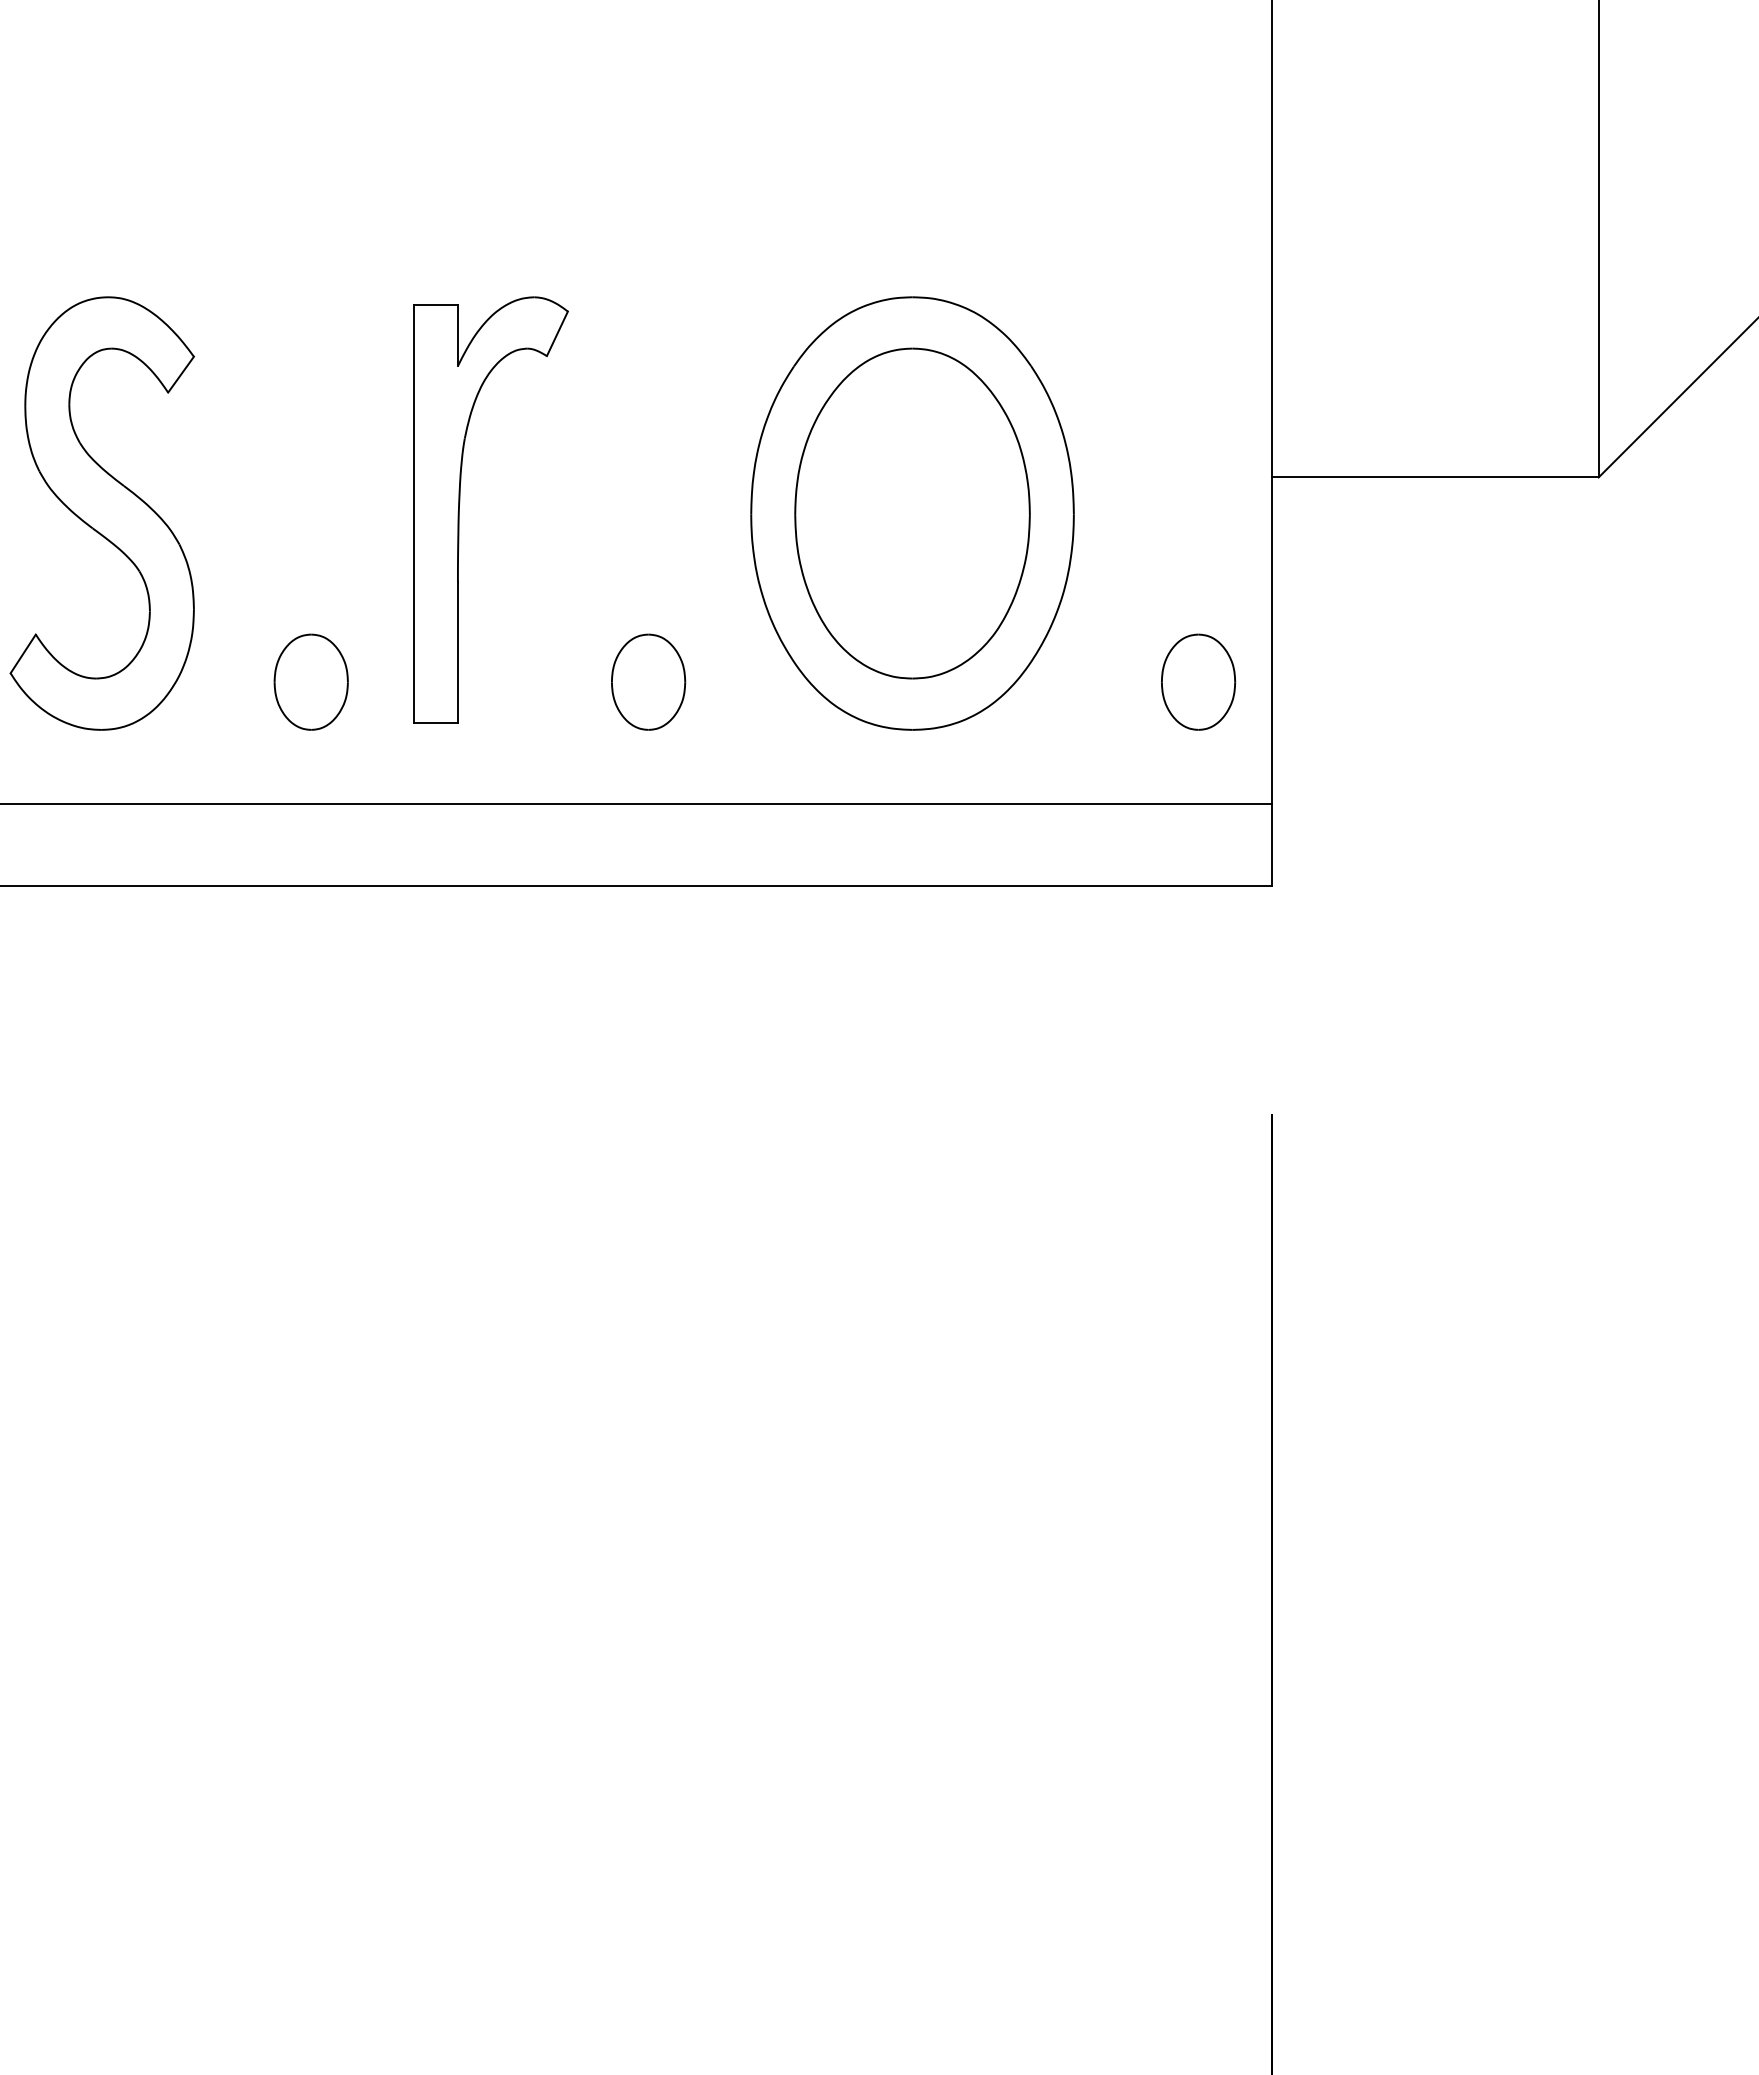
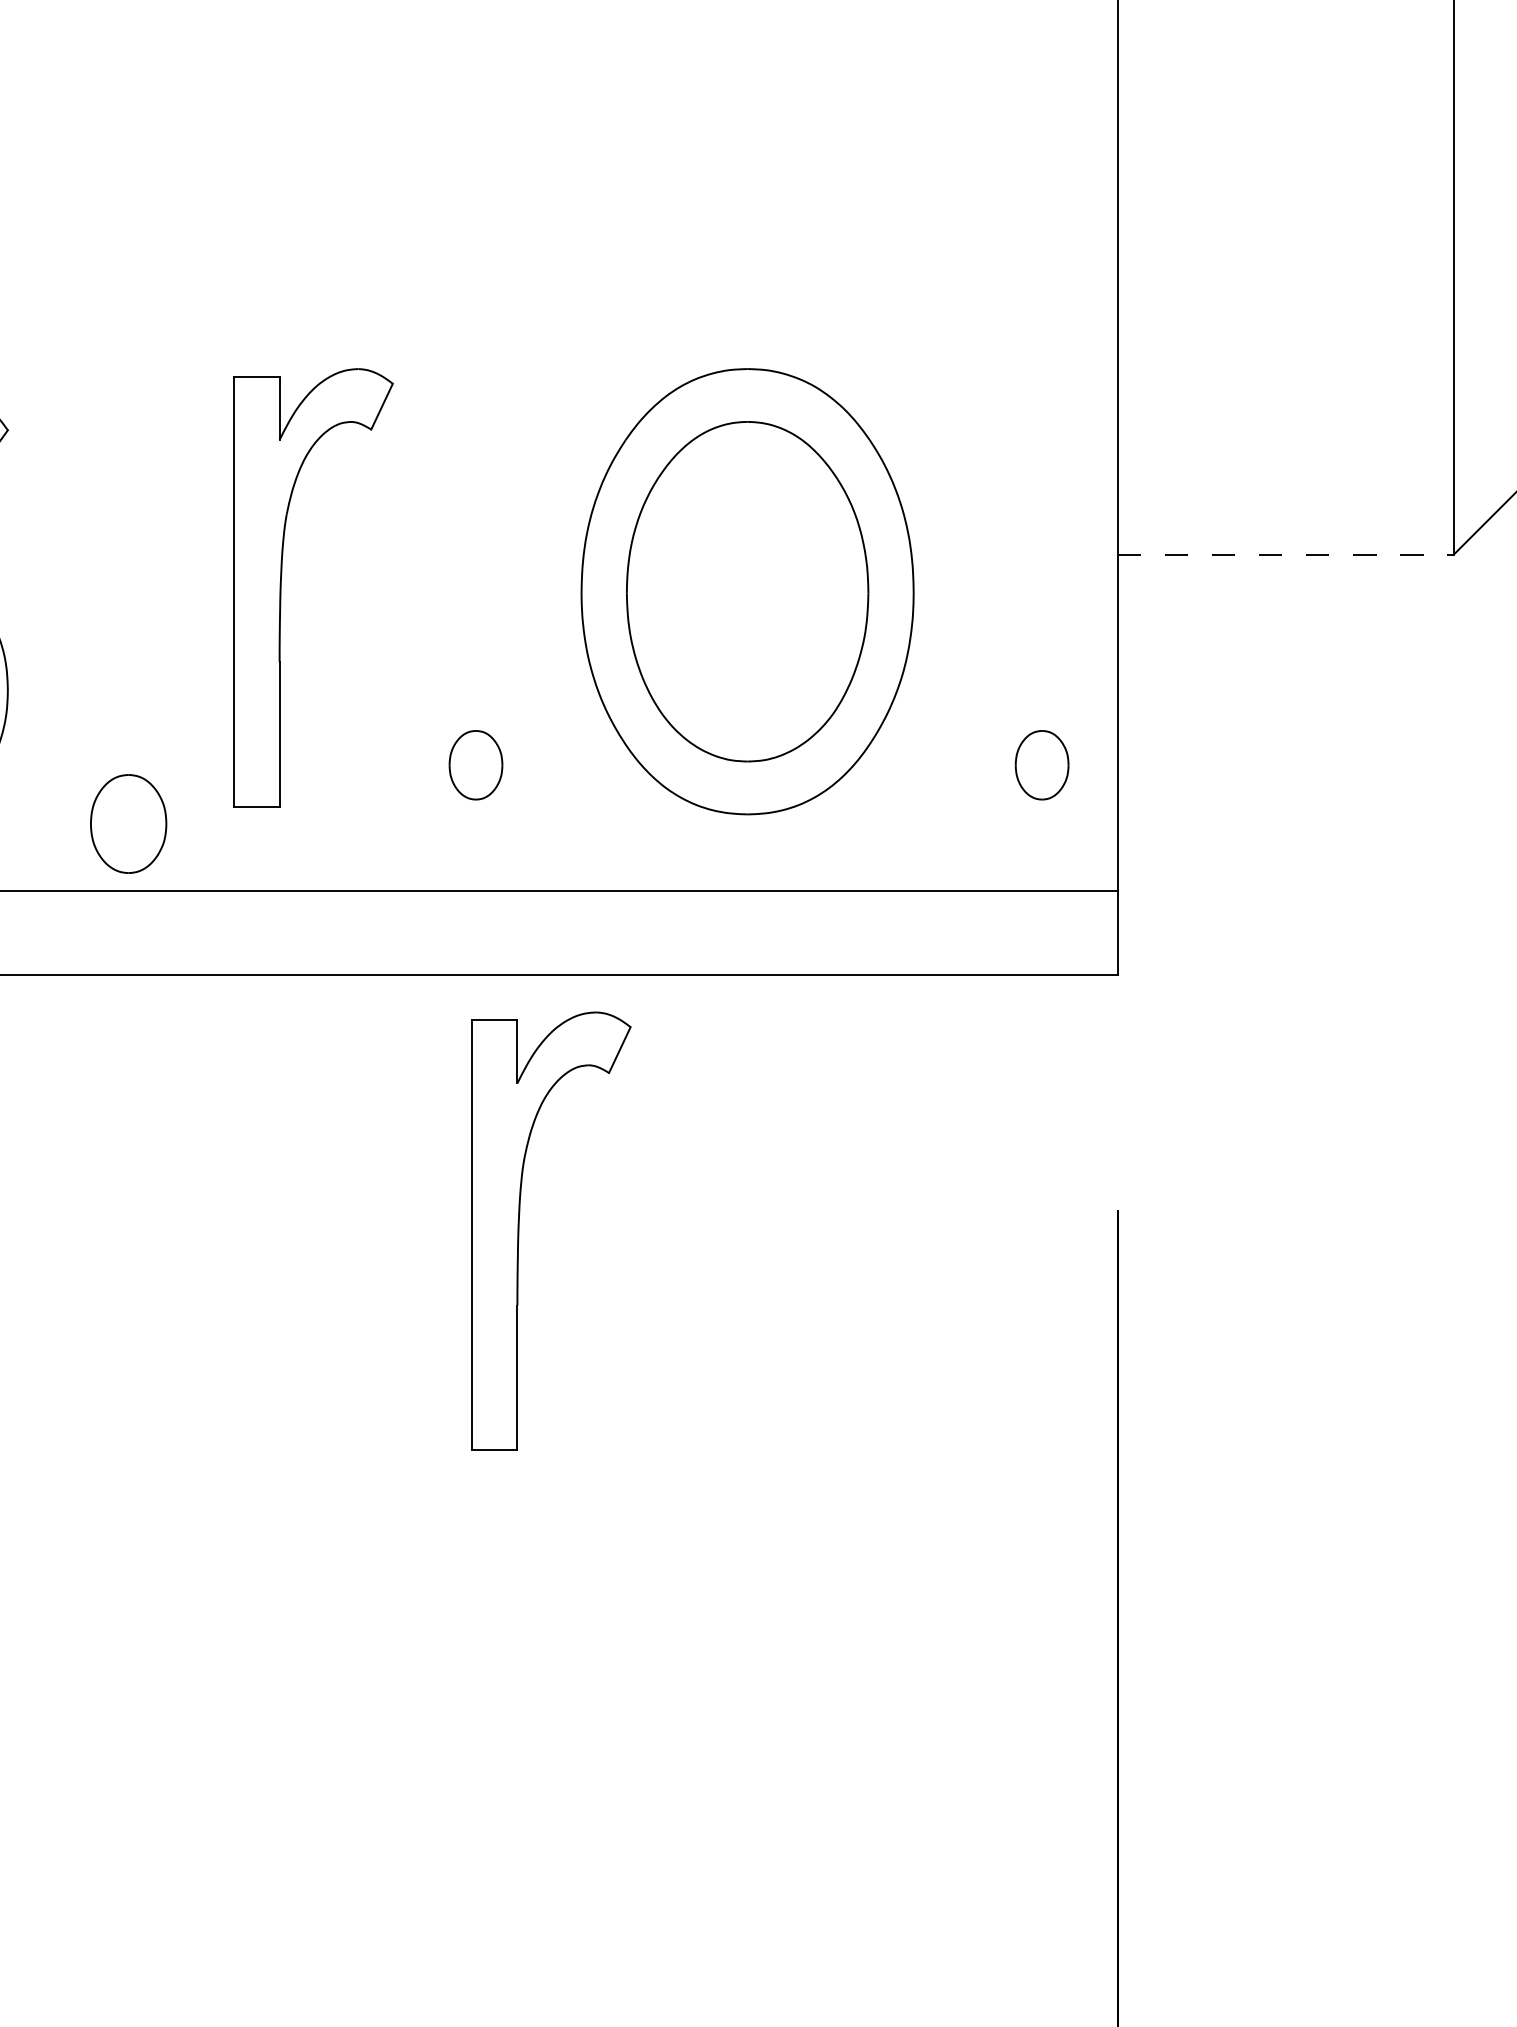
line: (1435, 477) -> (1285, 554), solid -> dashed
part: (310, 681) -> (127, 823), moved
part: (648, 681) -> (475, 764), size x0.7
part: (1198, 681) -> (1041, 764), size x0.7
part: (691, 1127) -> (520, 1223), added

